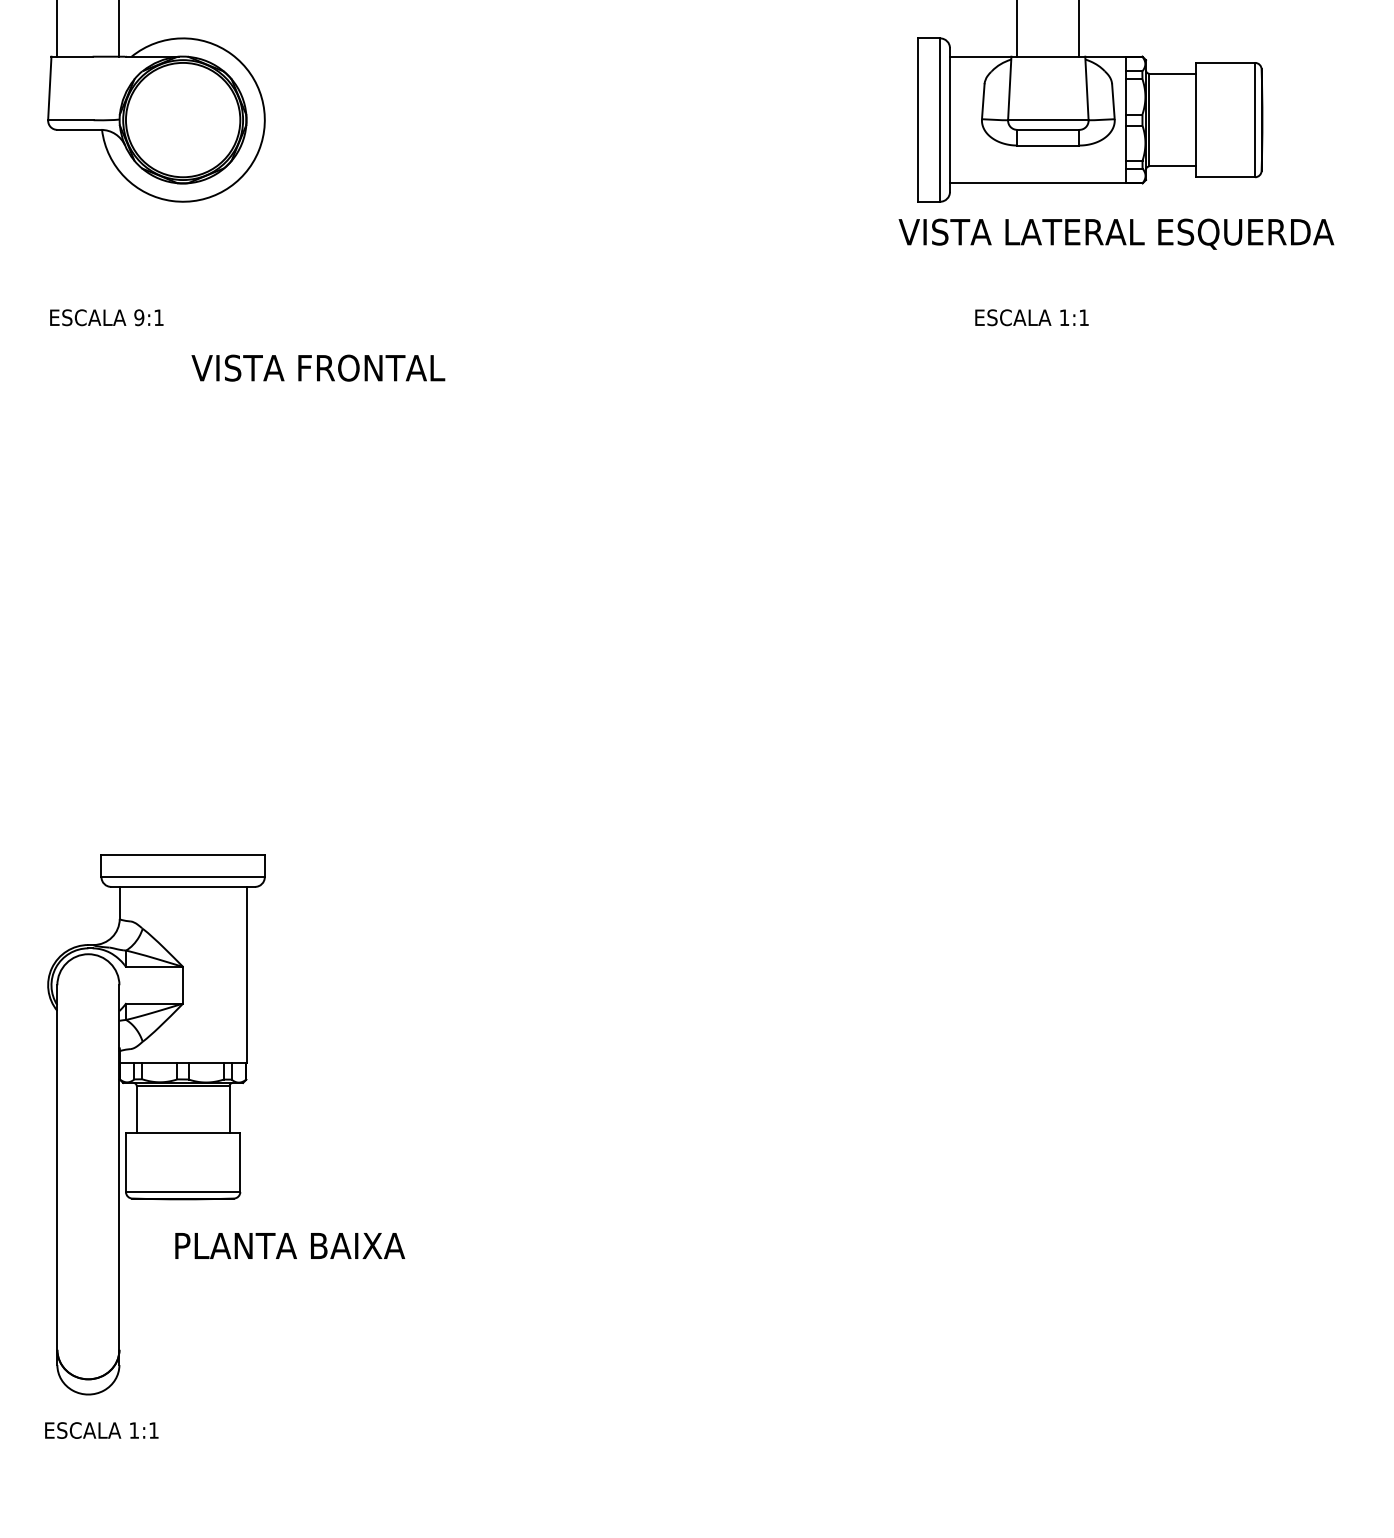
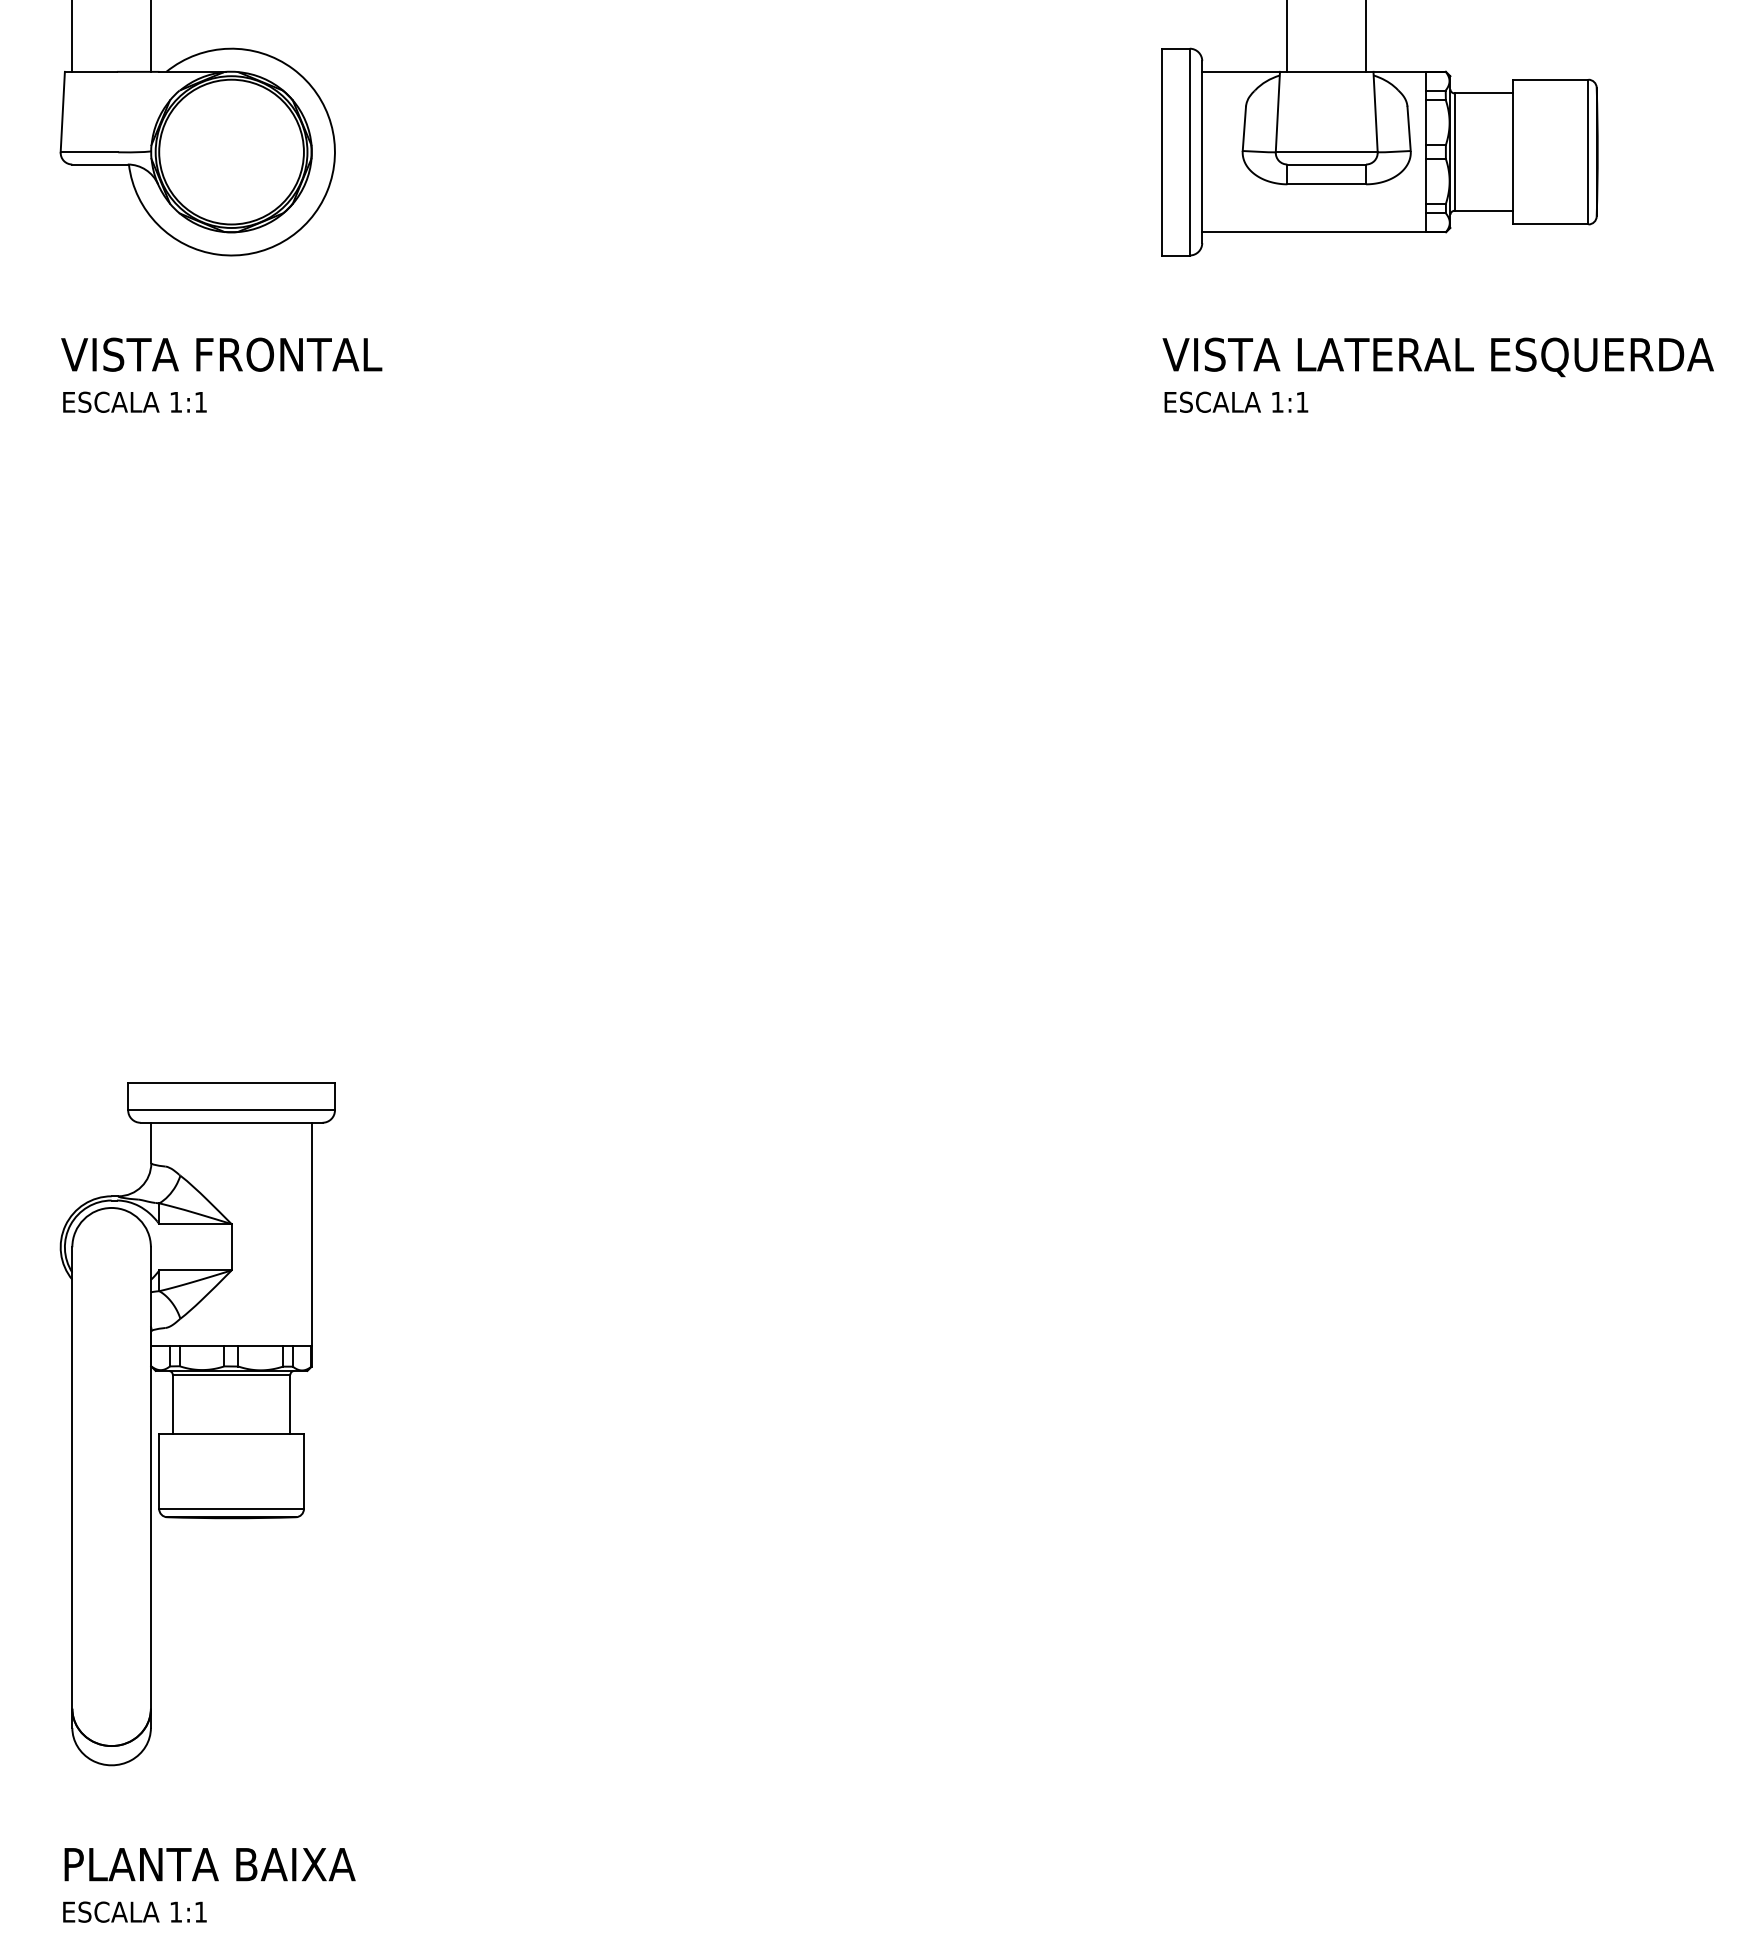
text: (1116, 233) -> (1438, 356), moved
text: (139, 317) -> (176, 401), 9:1 -> 1:1
text: (1031, 317) -> (1235, 401), moved
text: (318, 367) -> (221, 353), moved
text: (290, 1245) -> (210, 1863), moved
text: (101, 1430) -> (134, 1912), moved

